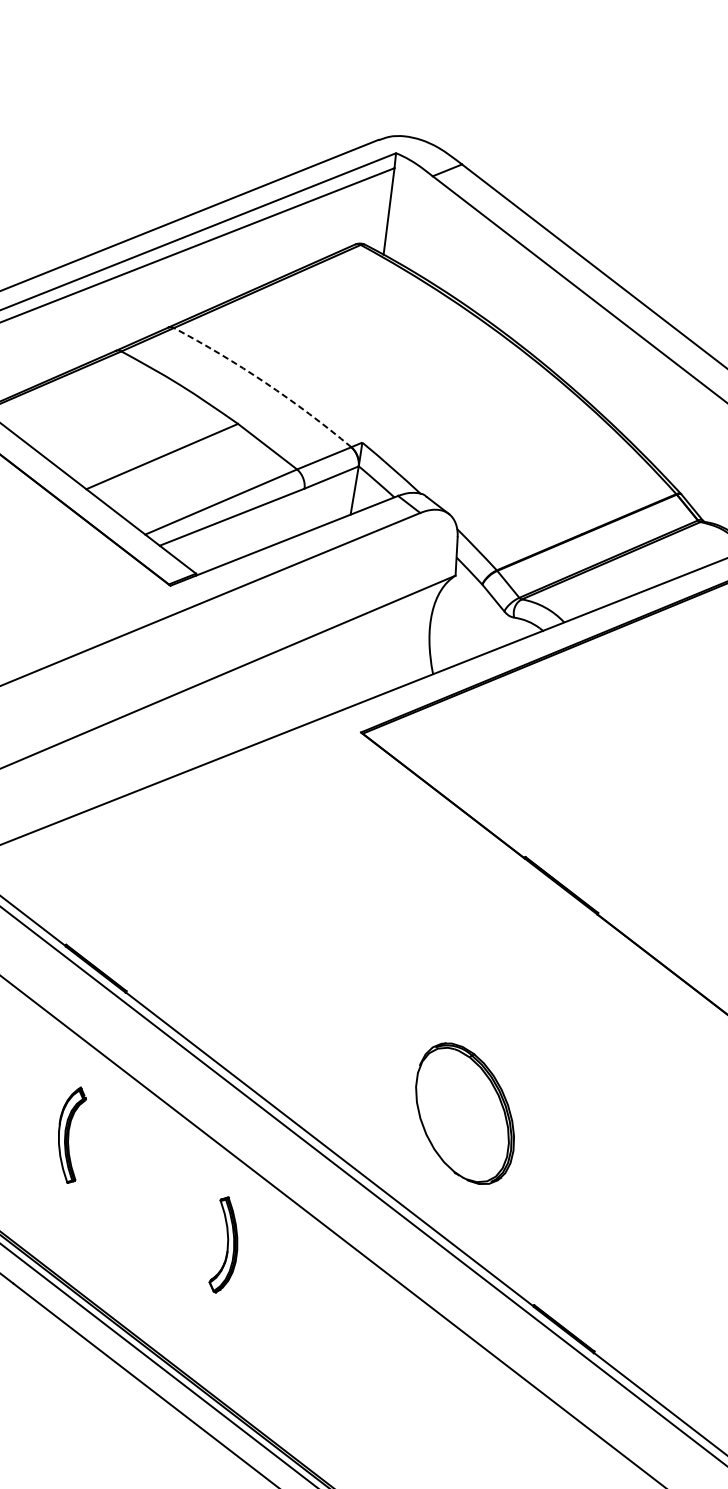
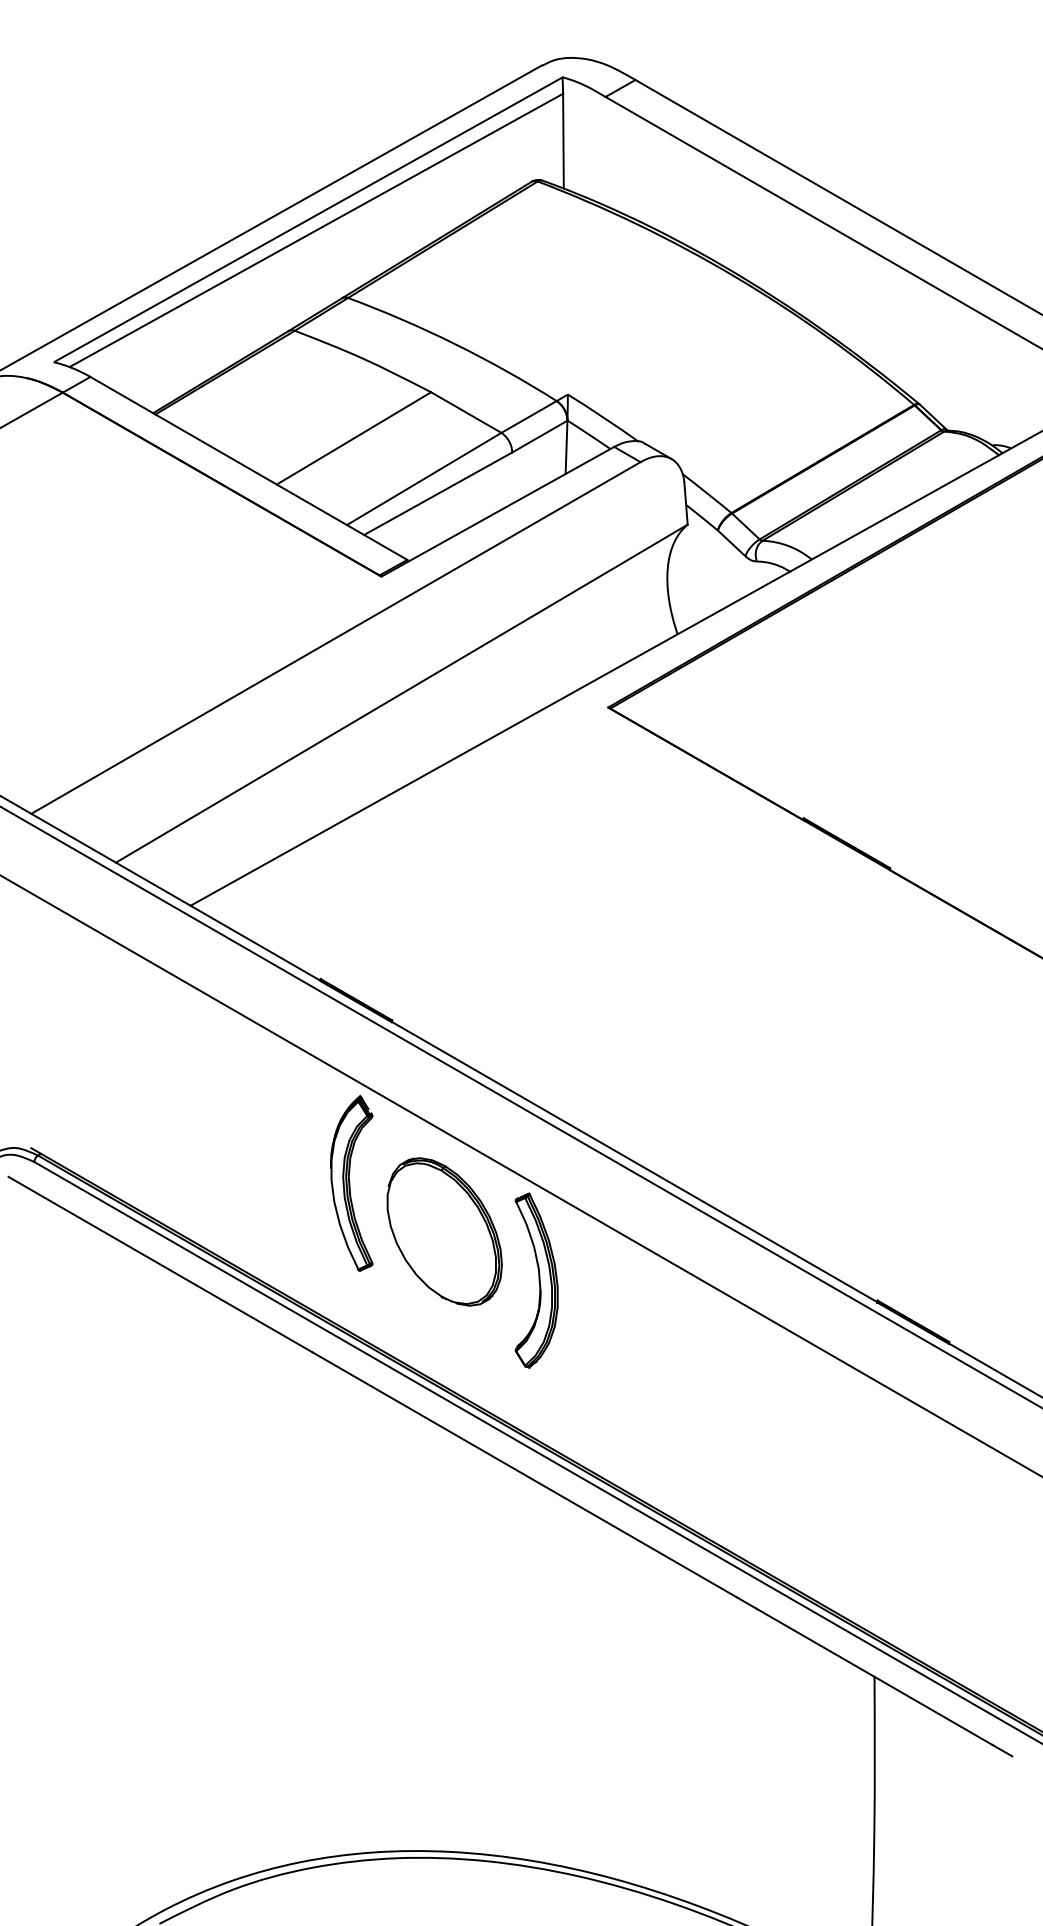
arc: (266, 383) -> (455, 344), dashed -> solid
part: (465, 1113) -> (444, 1231), moved
part: (69, 1134) -> (351, 1183), size x1.67
part: (226, 1245) -> (536, 1280), size x1.67

